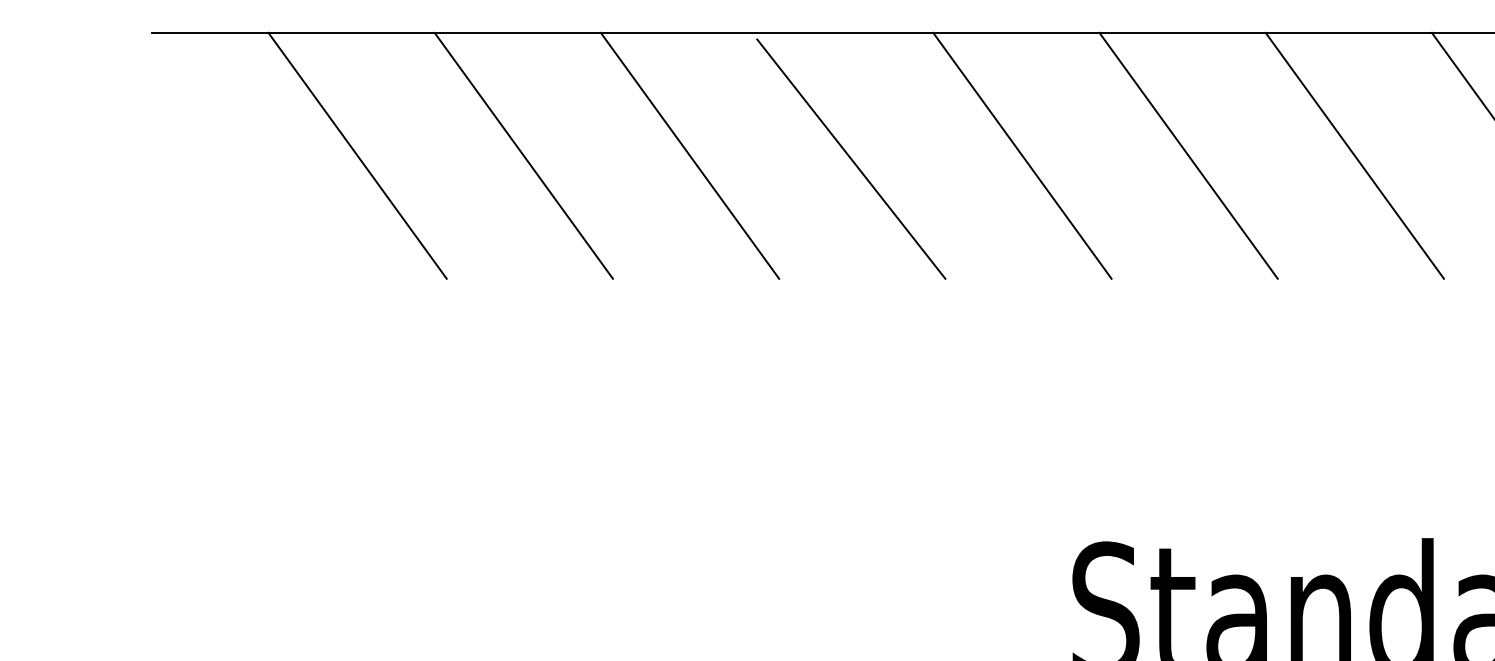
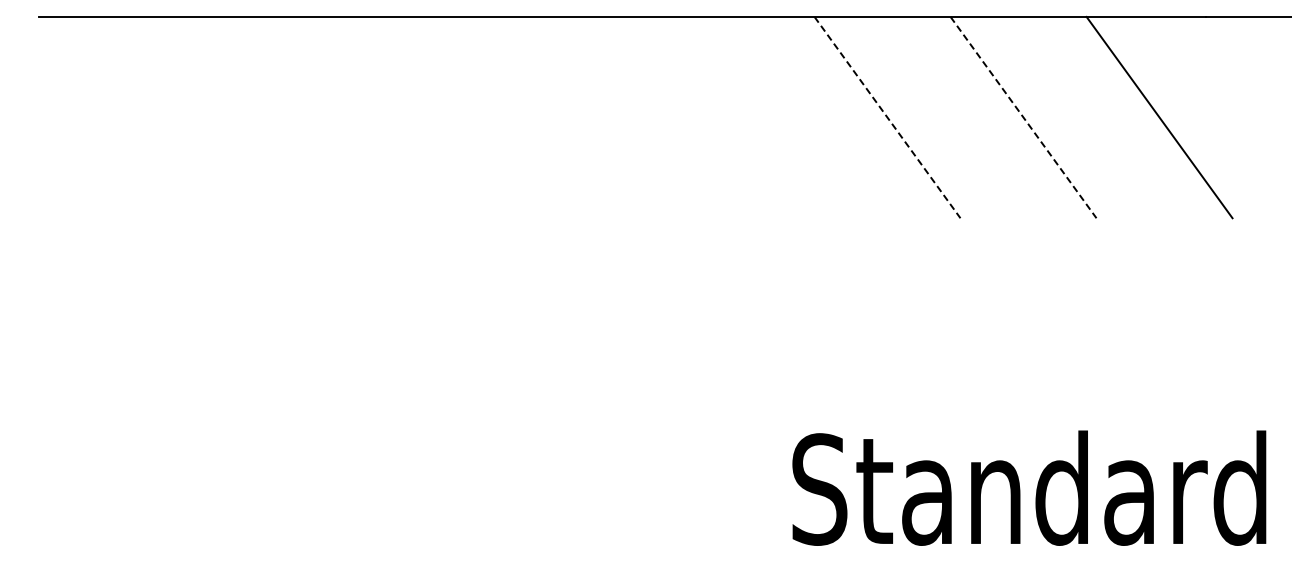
line: (357, 155) -> (207, 117), removed
line: (523, 155) -> (343, 117), removed
line: (690, 155) -> (479, 117), removed
line: (1022, 155) -> (751, 117), removed
line: (1188, 156) -> (887, 118), solid -> dashed
line: (1354, 156) -> (1023, 118), solid -> dashed
line: (851, 159) -> (611, 120), removed

